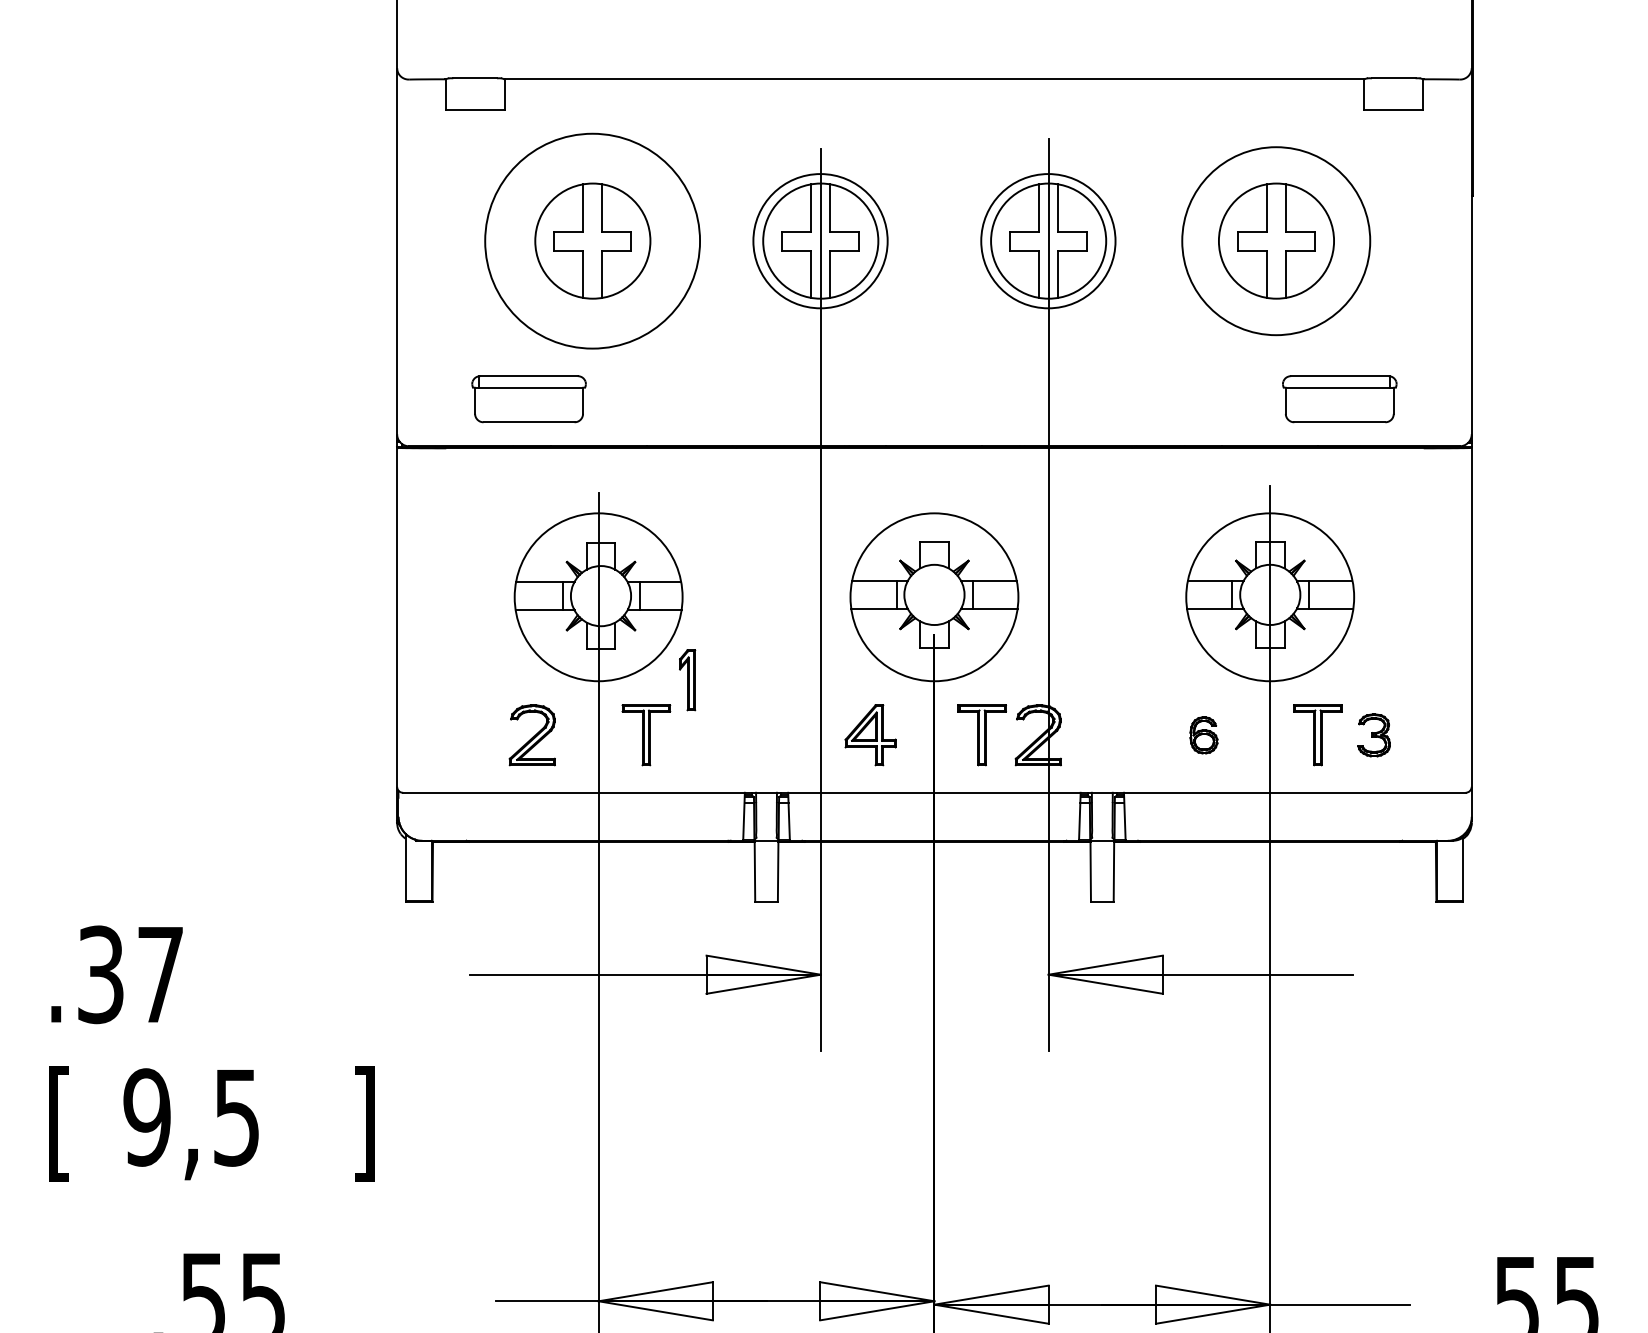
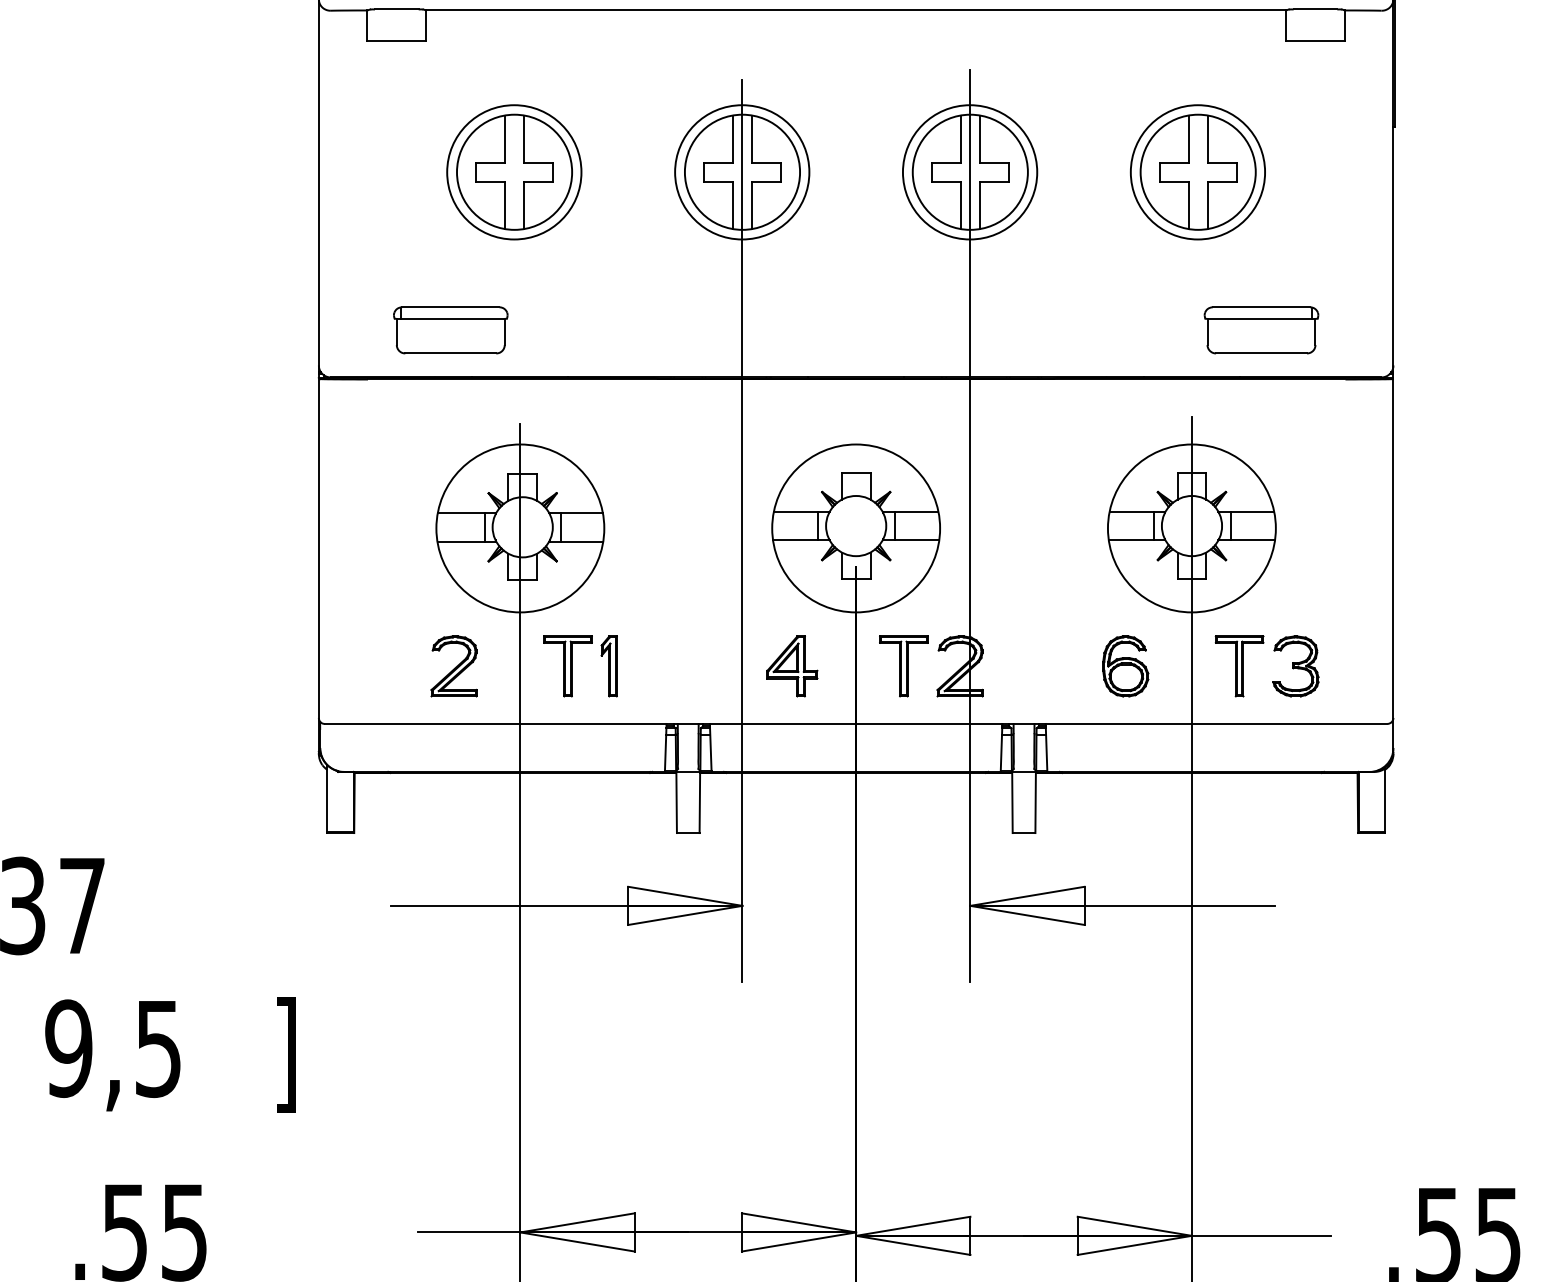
circle: (592, 241) -> (514, 172), size x0.62
circle: (1276, 241) -> (1198, 172), size x0.71
part: (687, 680) -> (609, 666), moved
part: (1203, 735) -> (1125, 666), size x1.67
part: (1373, 735) -> (1295, 666), size x1.43

